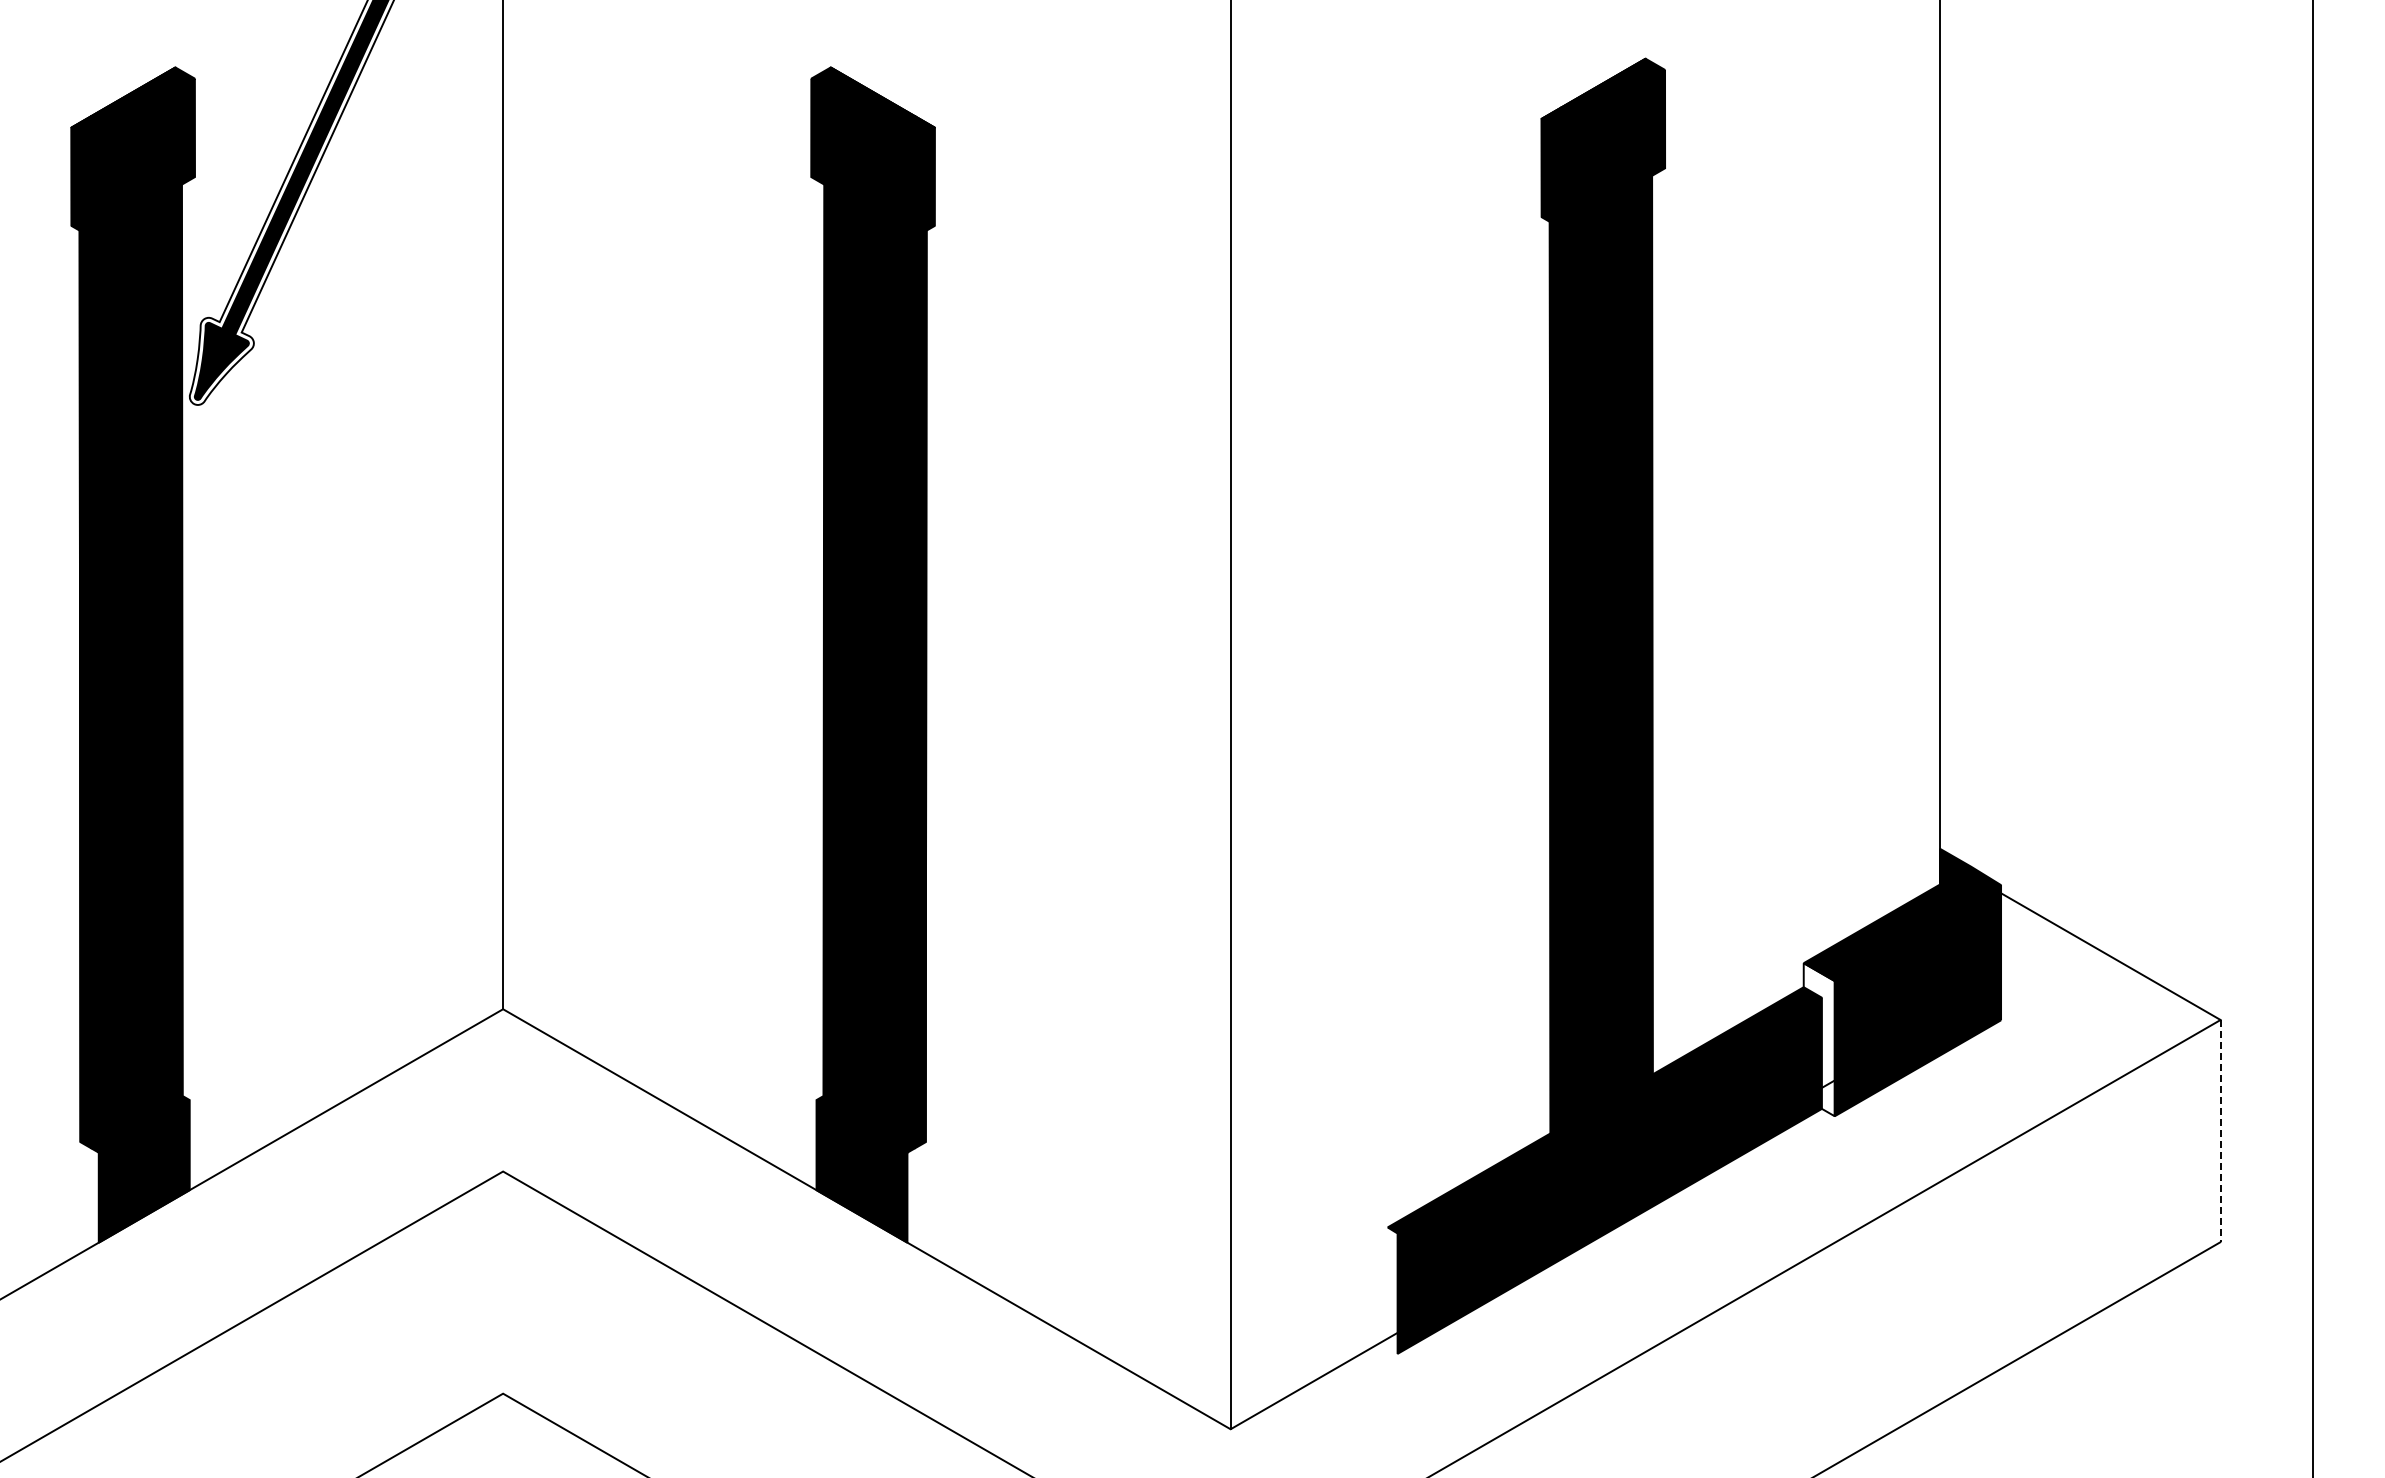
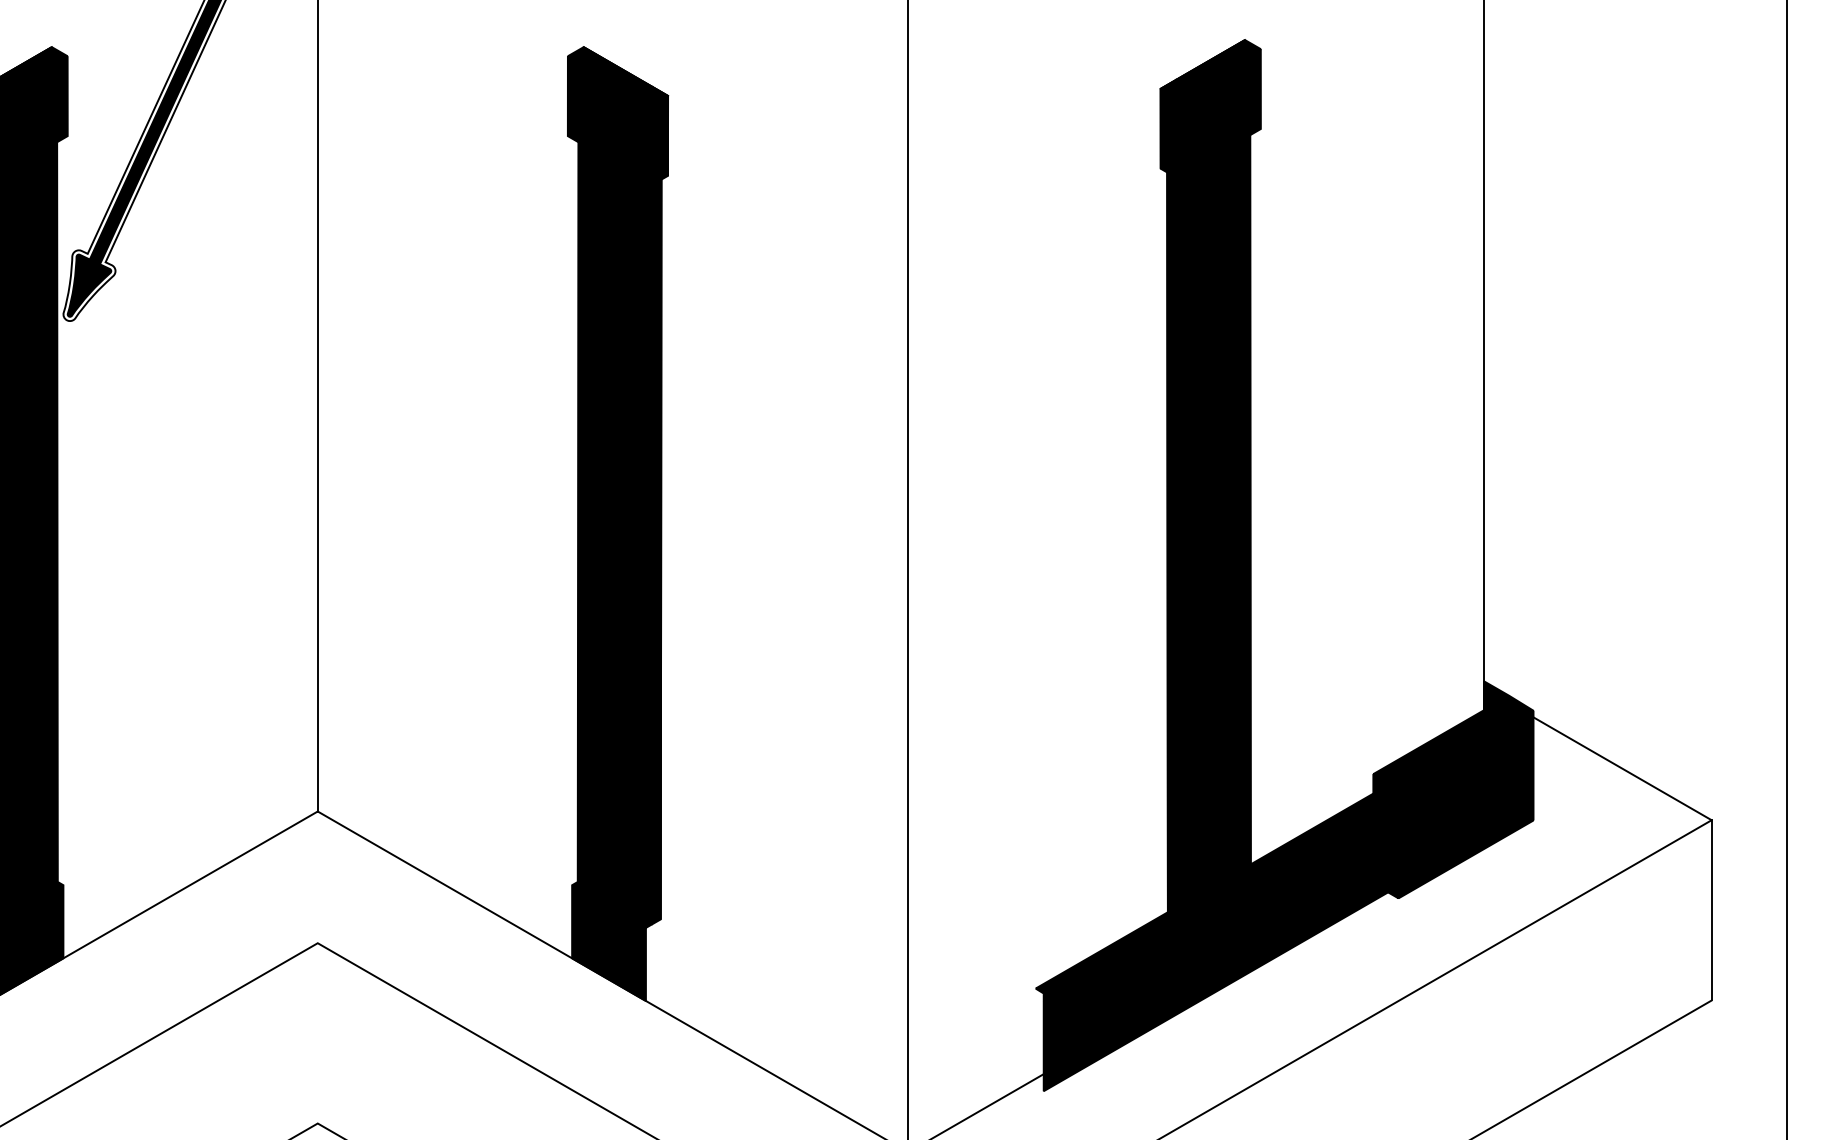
fill: (1818, 1039) -> (1385, 836), added
line: (2221, 1131) -> (1712, 910), dashed -> solid

